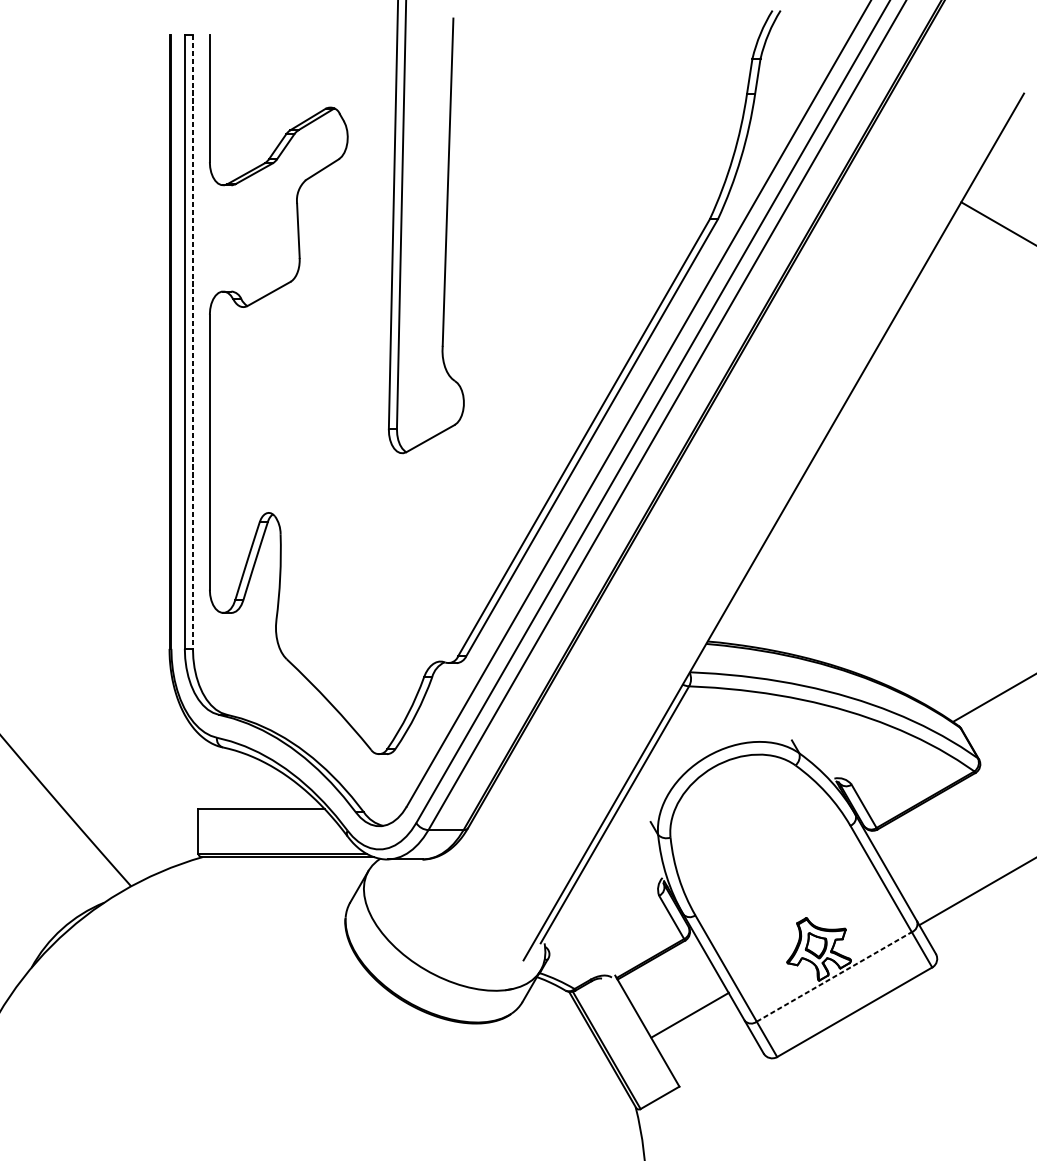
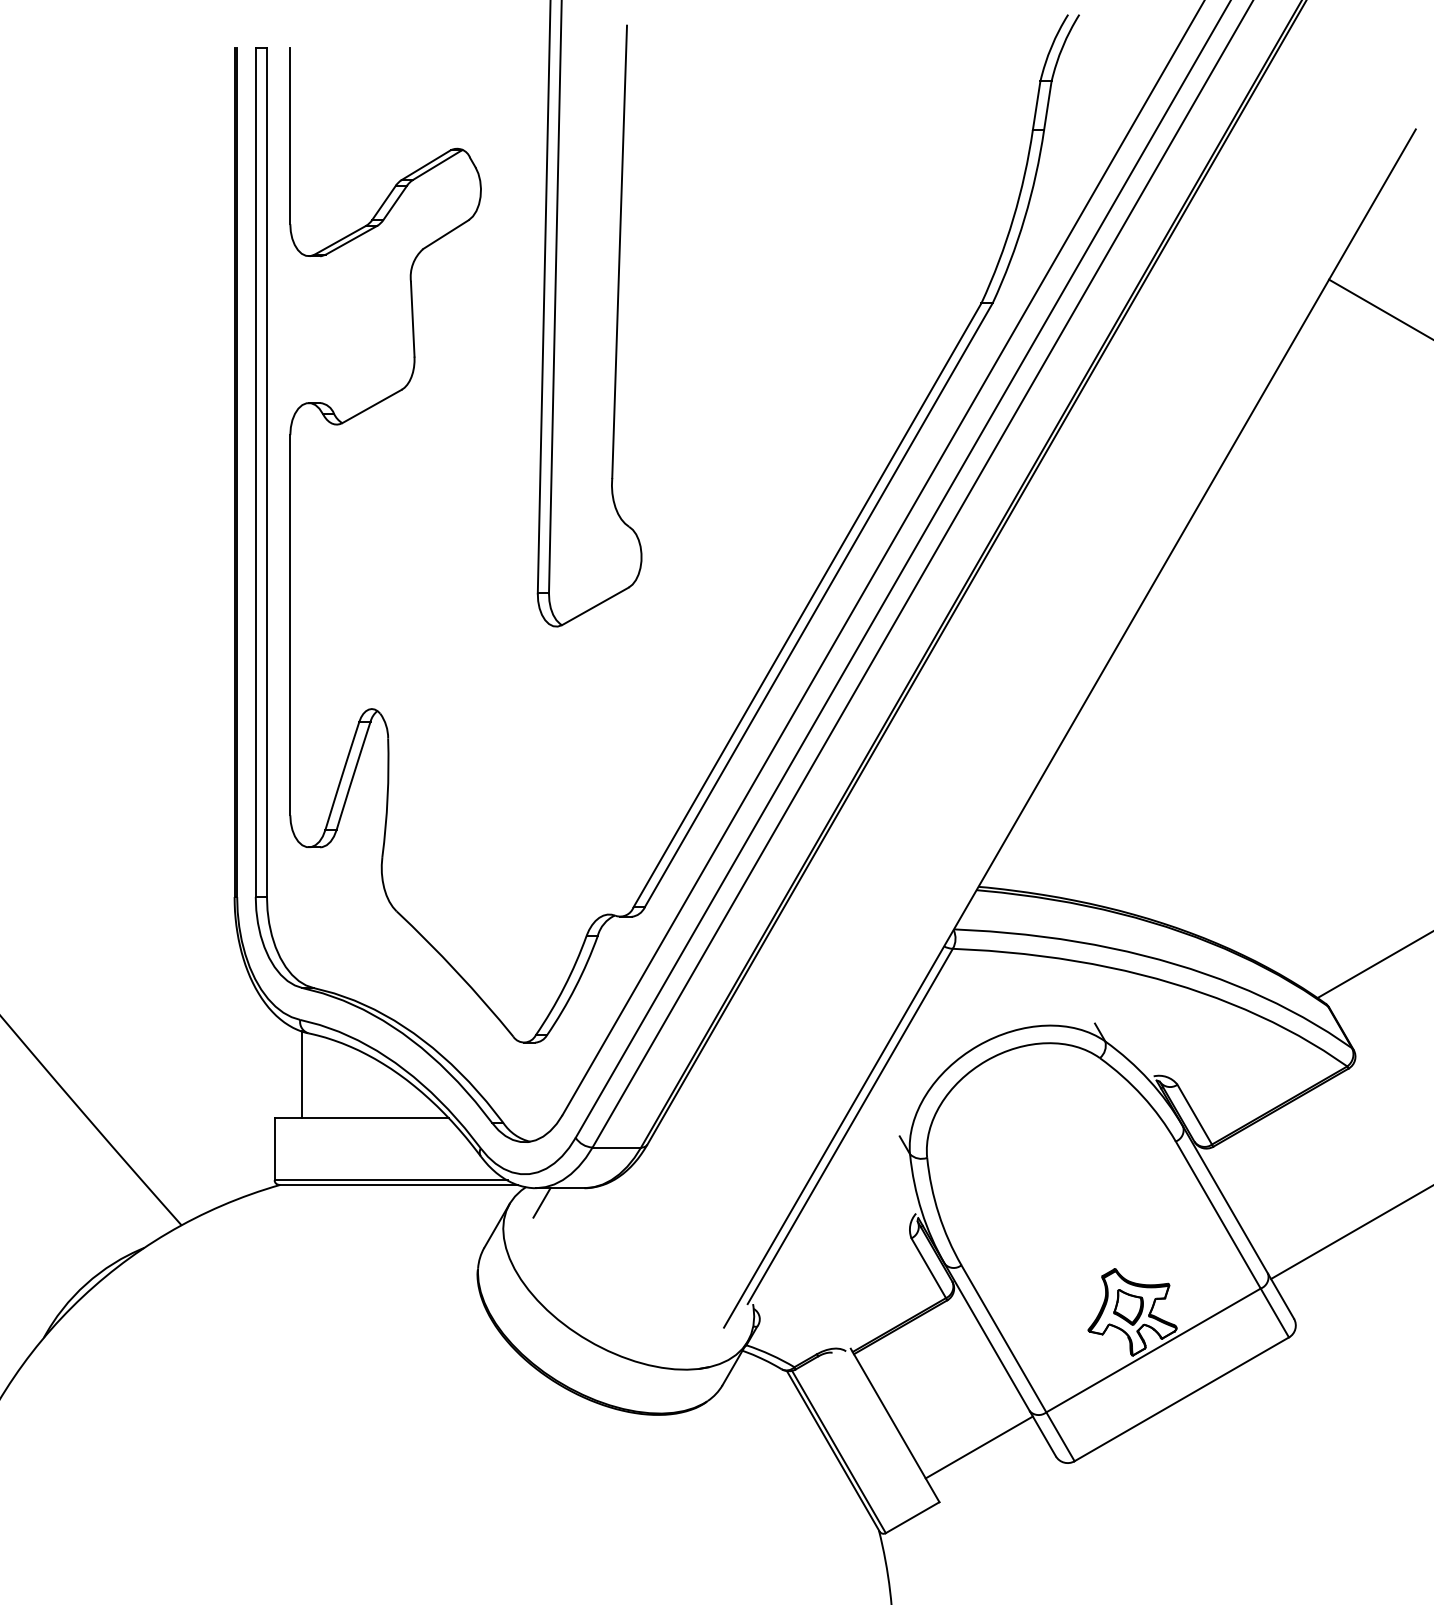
line: (192, 342) -> (266, 473), dashed -> solid
line: (218, 777) -> (302, 1074), added
line: (391, 869) -> (541, 1202), added
line: (834, 976) -> (1153, 1350), dashed -> solid
line: (689, 1015) -> (978, 1447), moved

